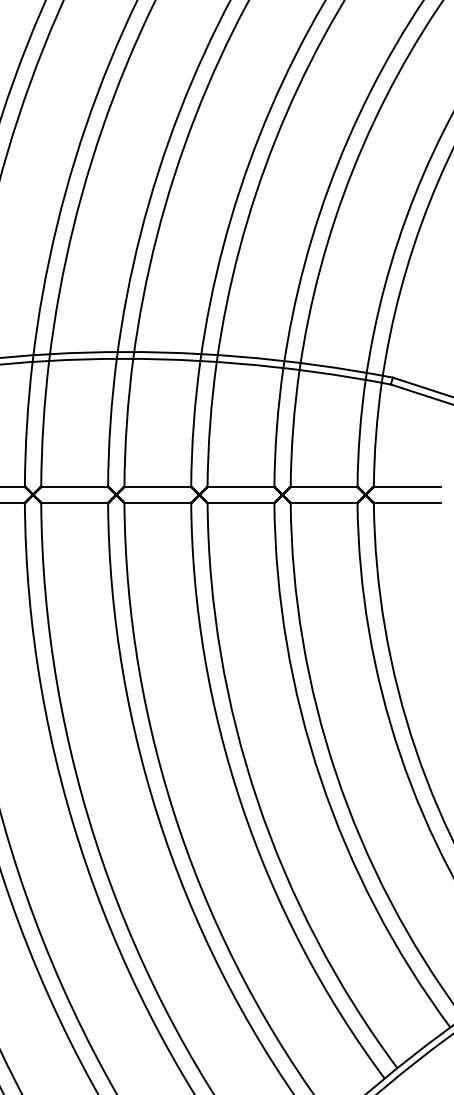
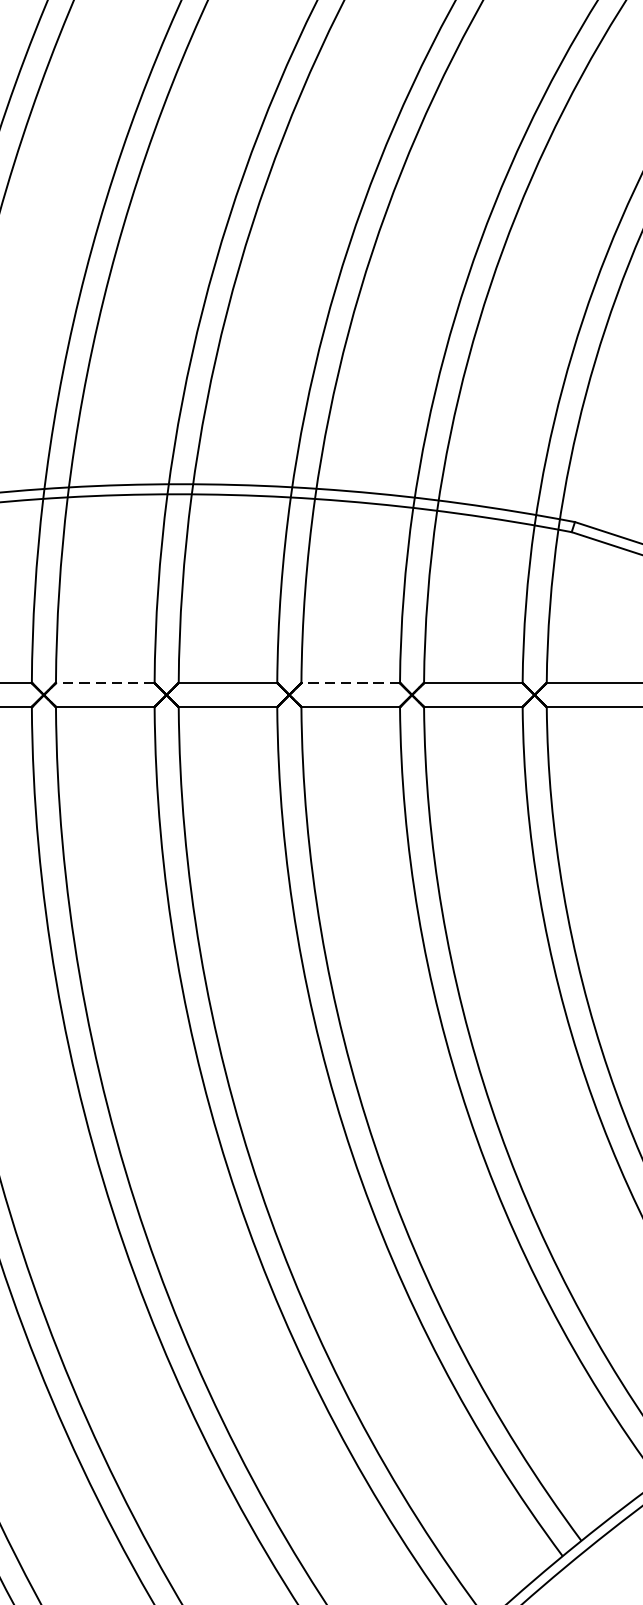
line: (74, 486) -> (105, 682), solid -> dashed
line: (240, 486) -> (349, 682), solid -> dashed

